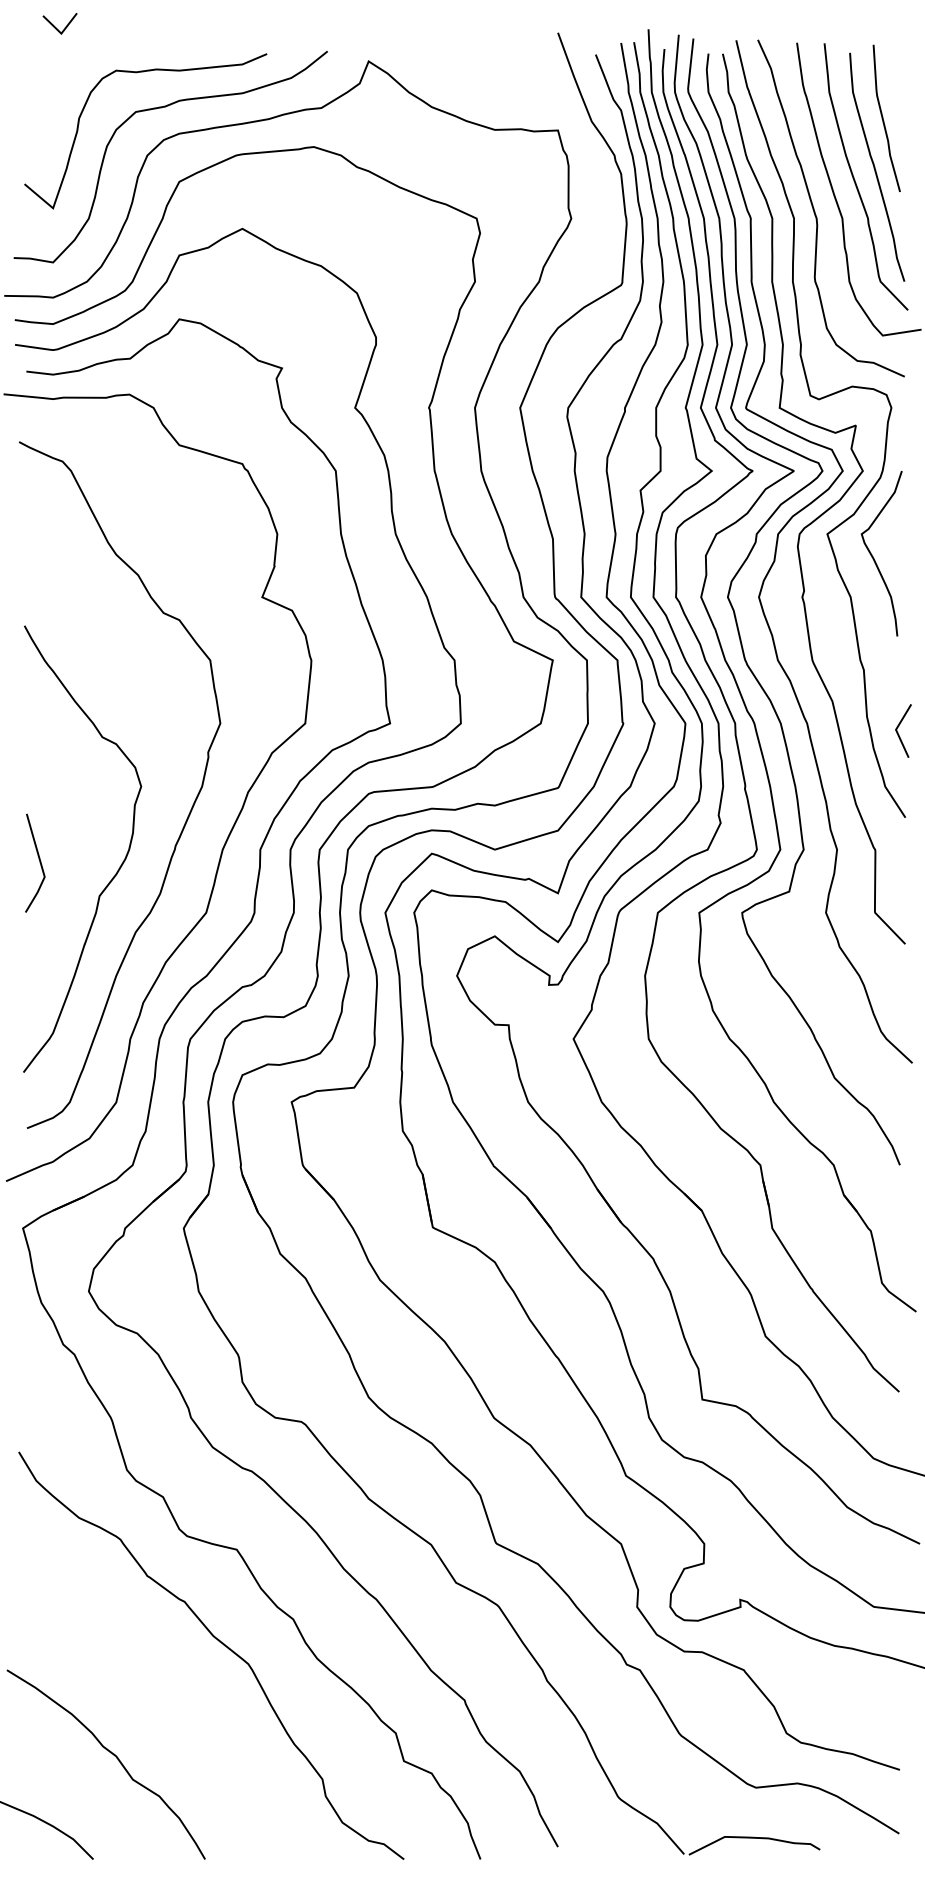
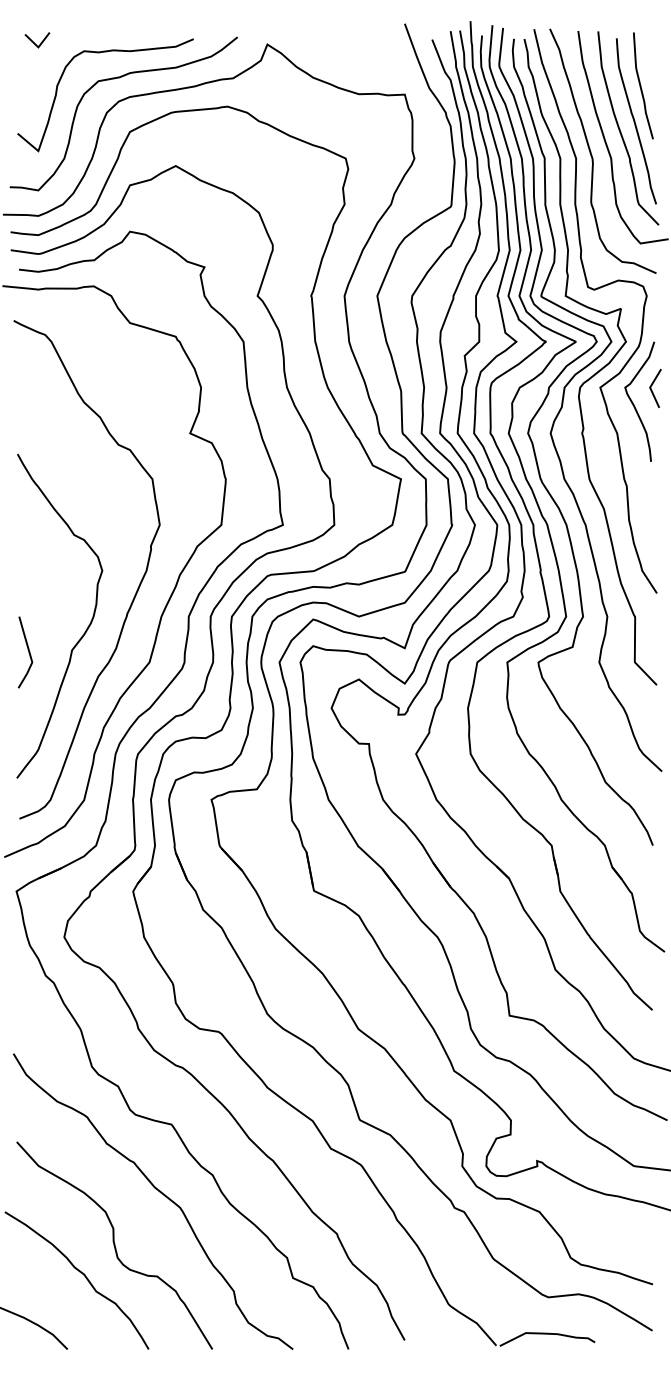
line: (56, 26) -> (34, 42), moved
line: (900, 725) -> (653, 384), moved
curve: (39, 863) -> (28, 652), moved
curve: (157, 1716) -> (114, 1245), added

